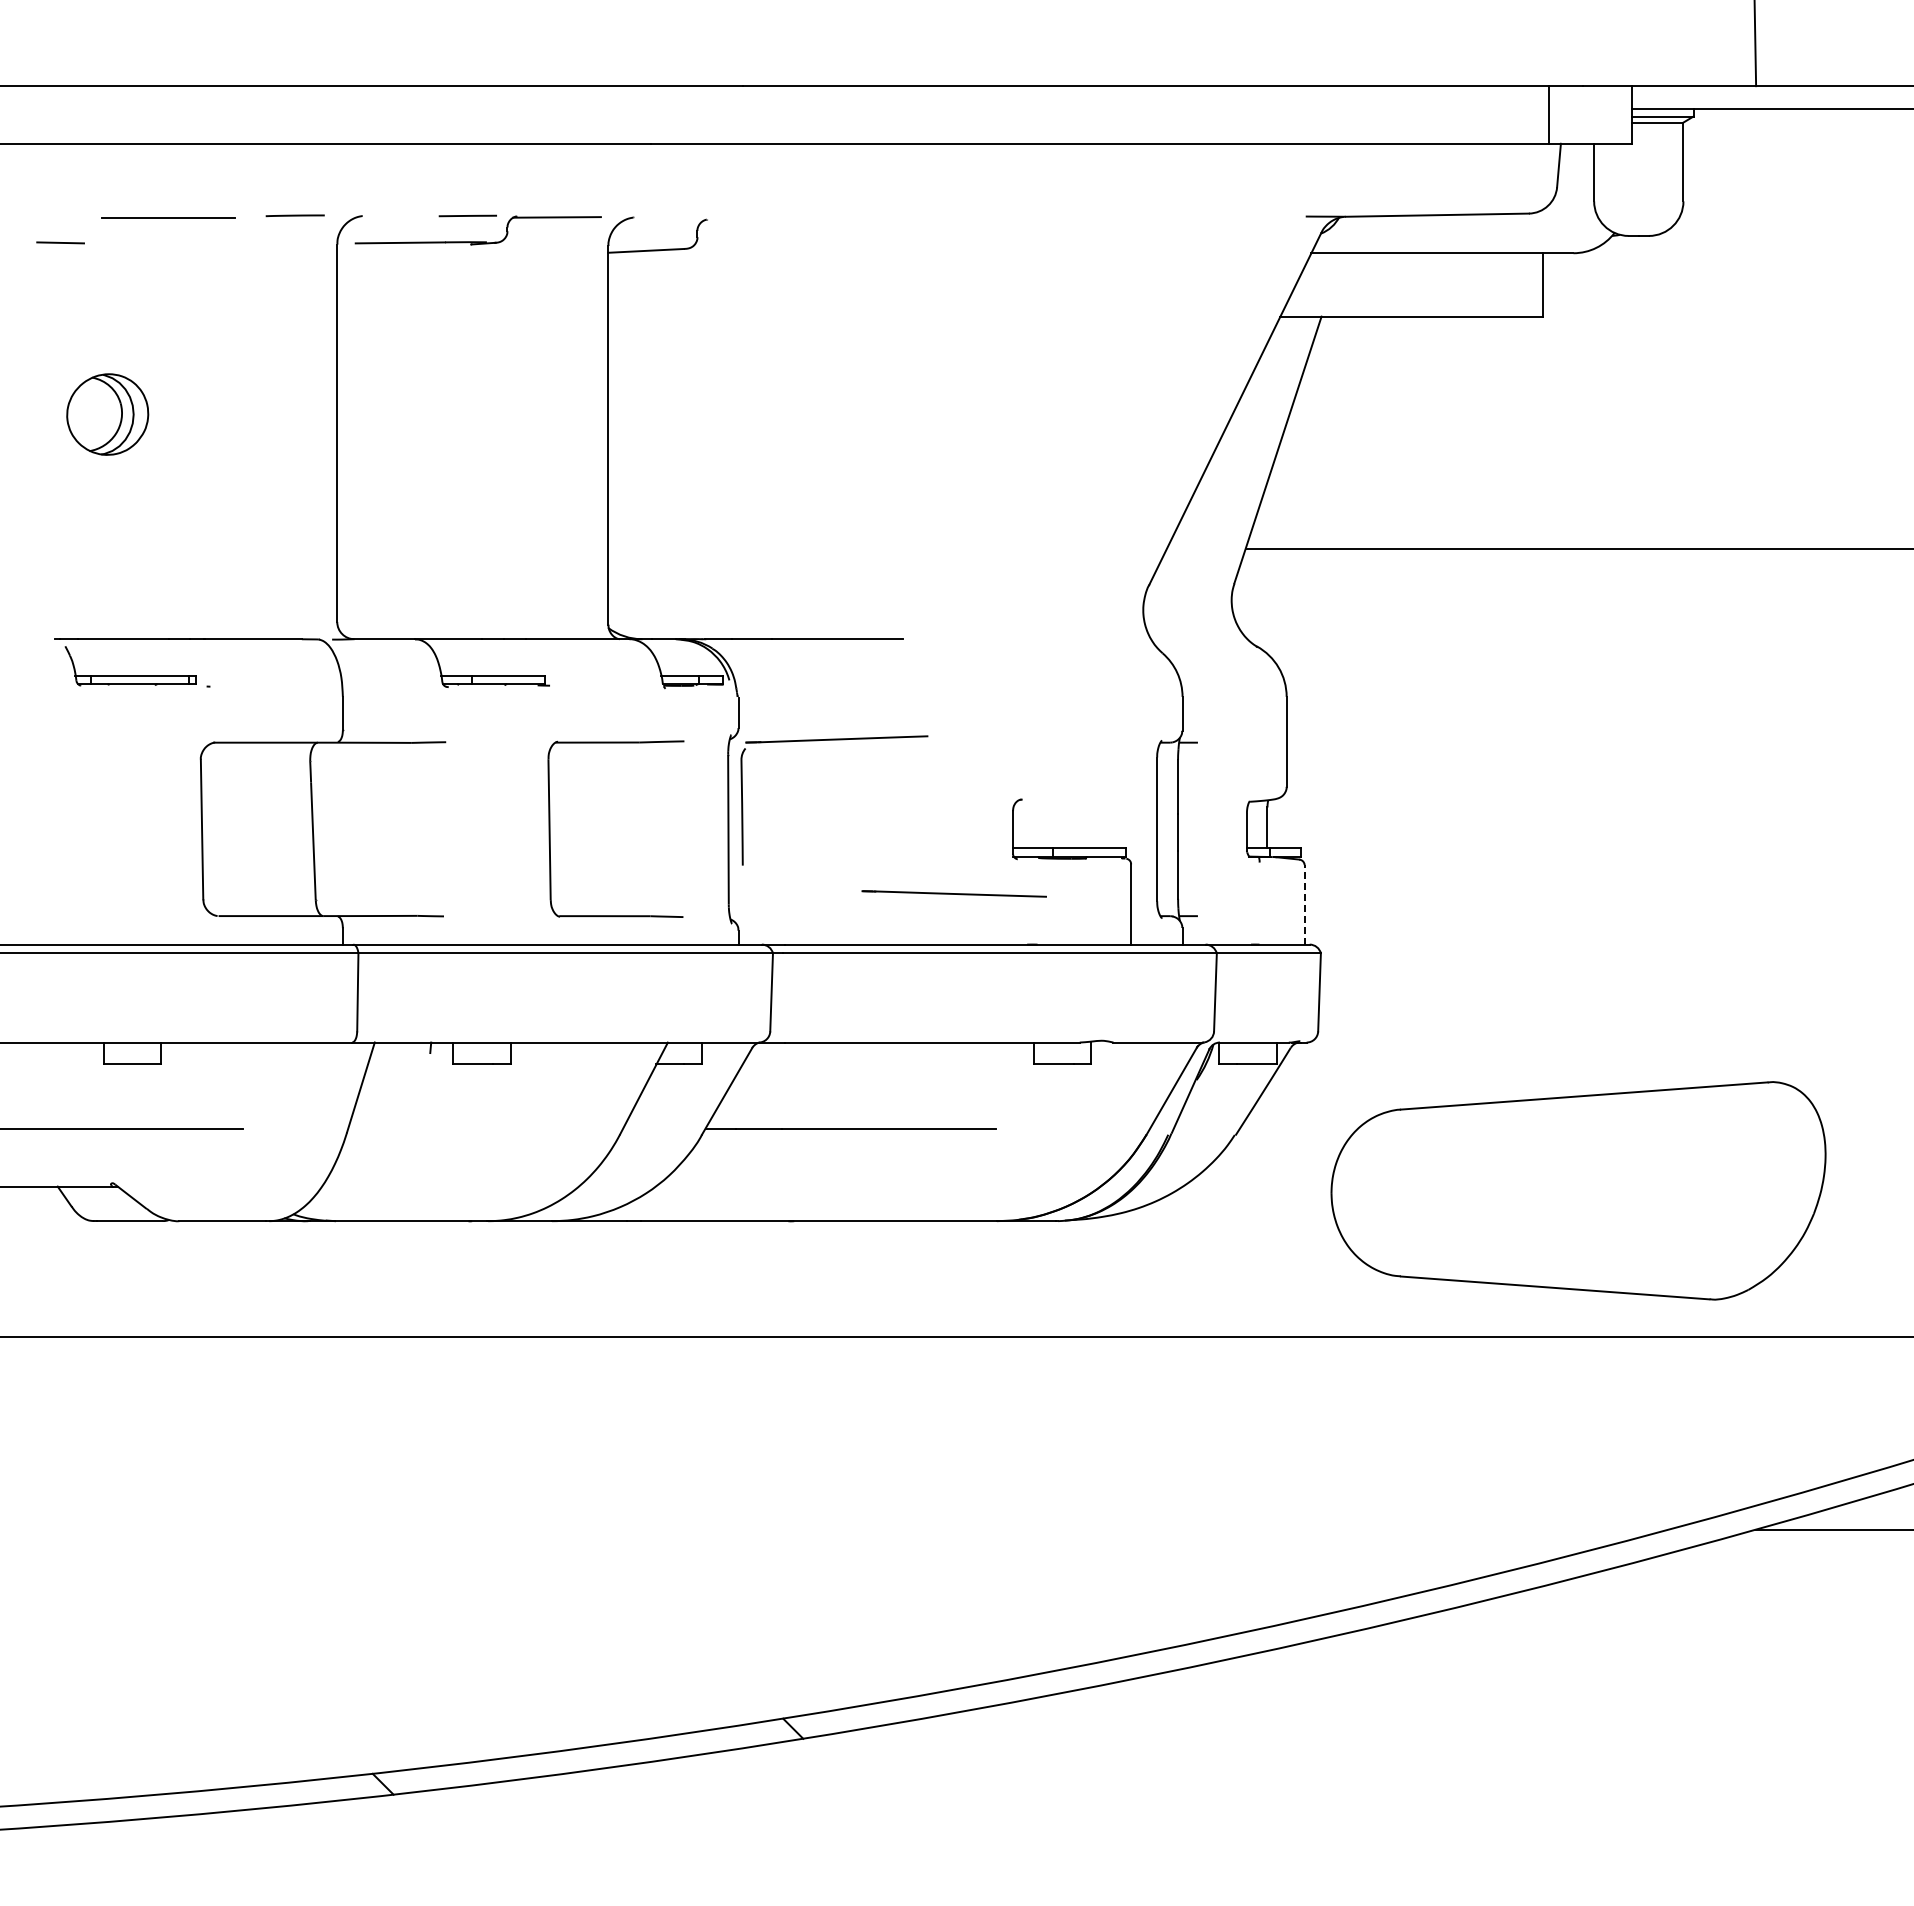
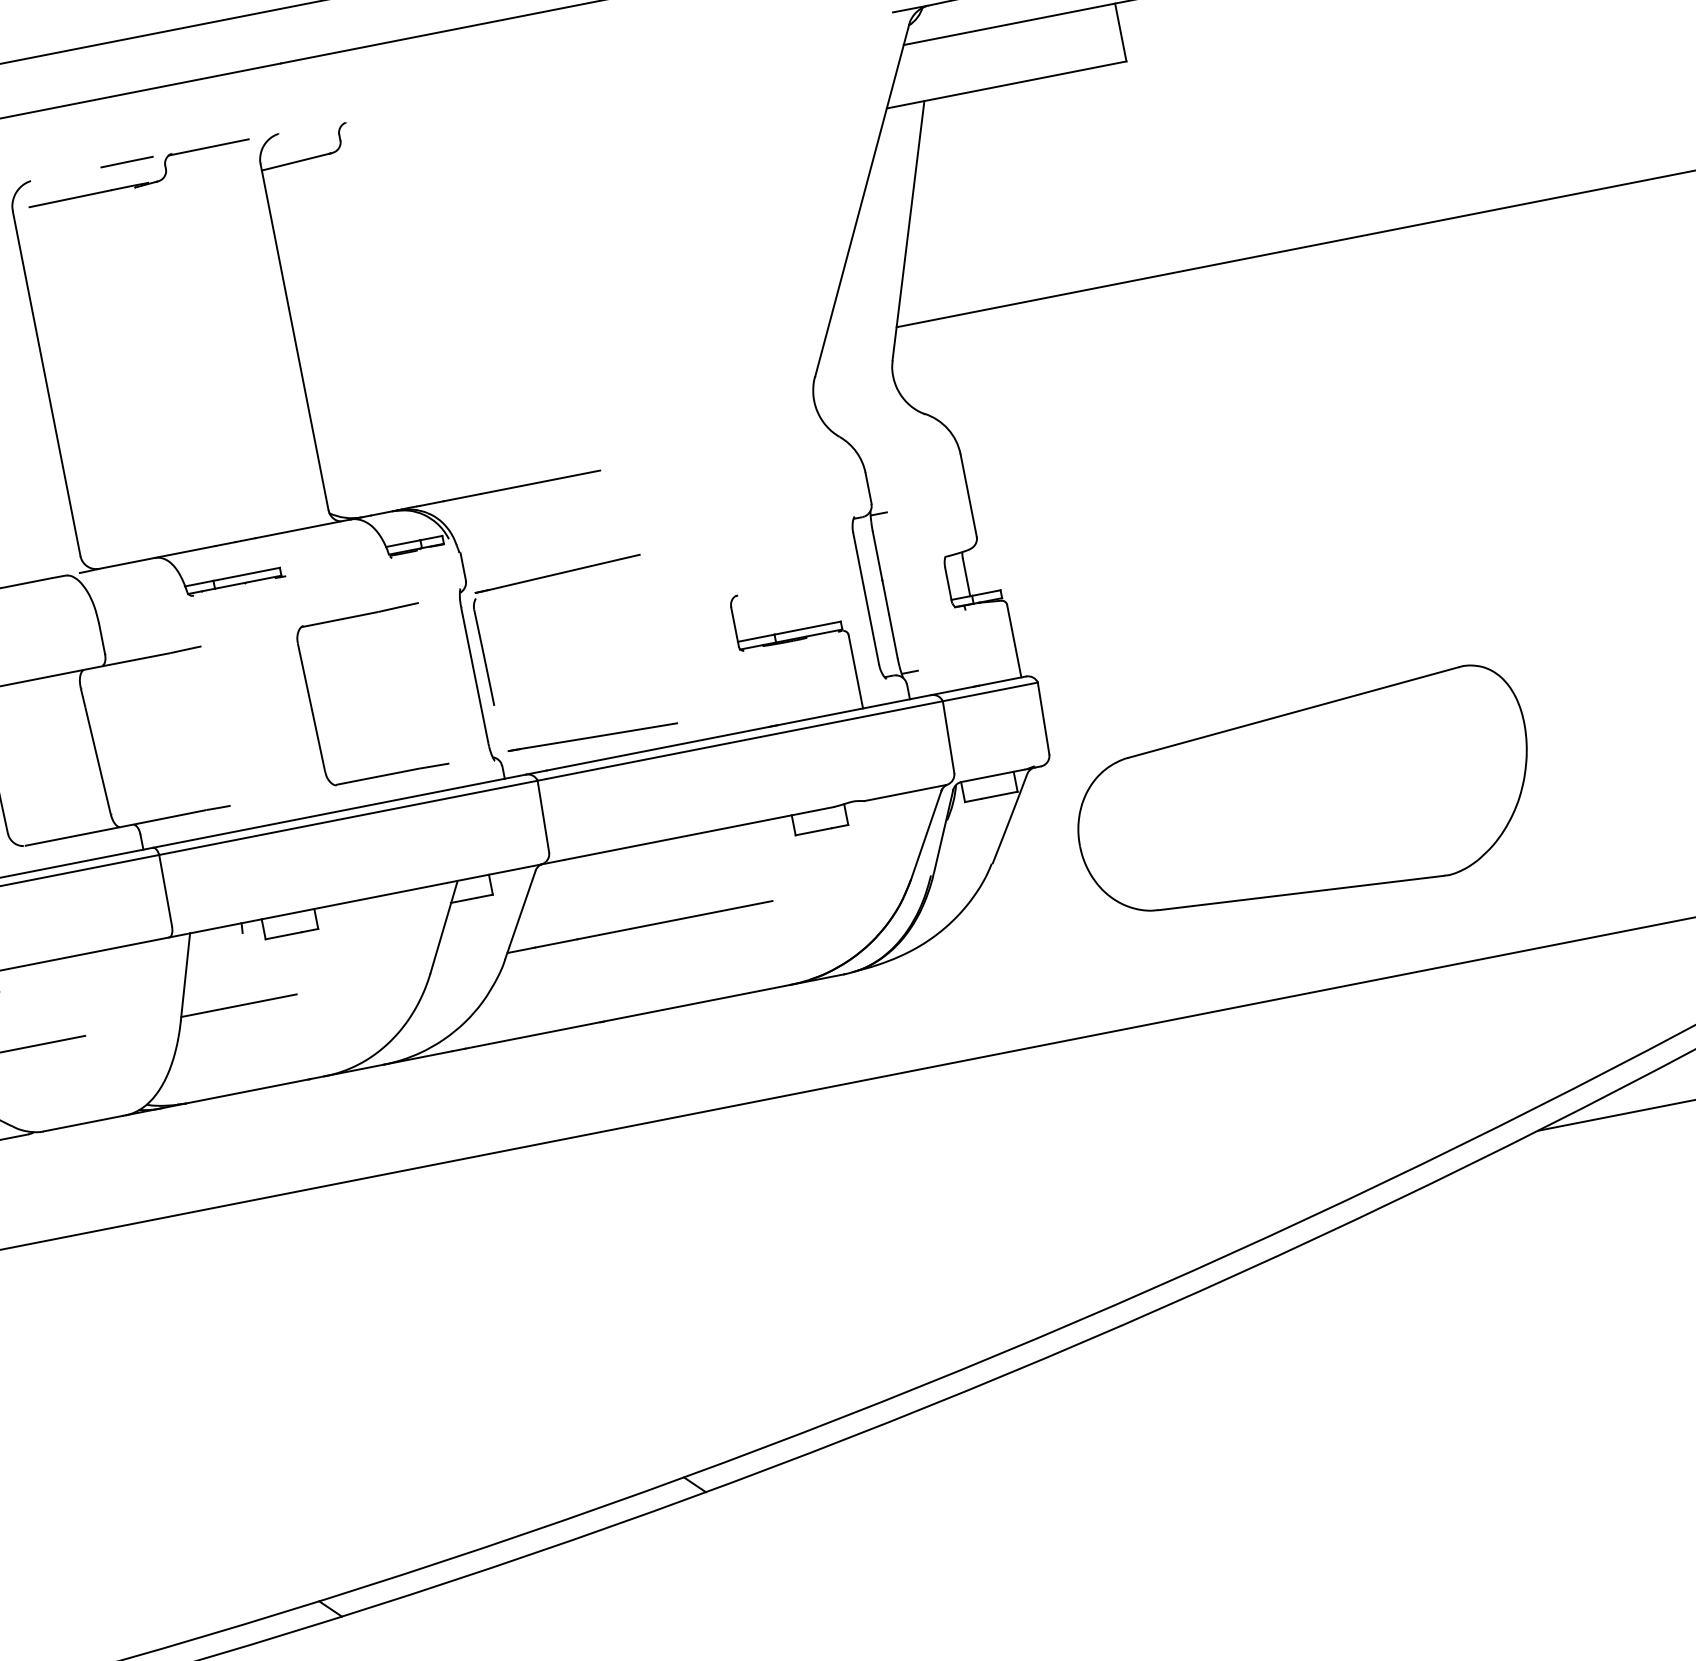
line: (953, 893) -> (592, 736), moved
line: (1304, 904) -> (1014, 640), dashed -> solid
line: (411, 1128) -> (239, 1005), added
part: (1578, 1190) -> (1305, 799), moved

